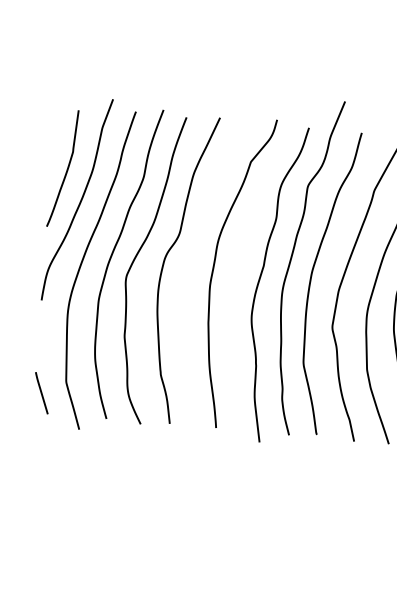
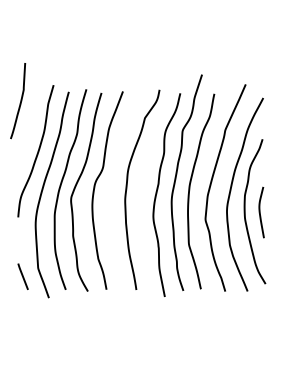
curve: (66, 169) -> (20, 101), moved

